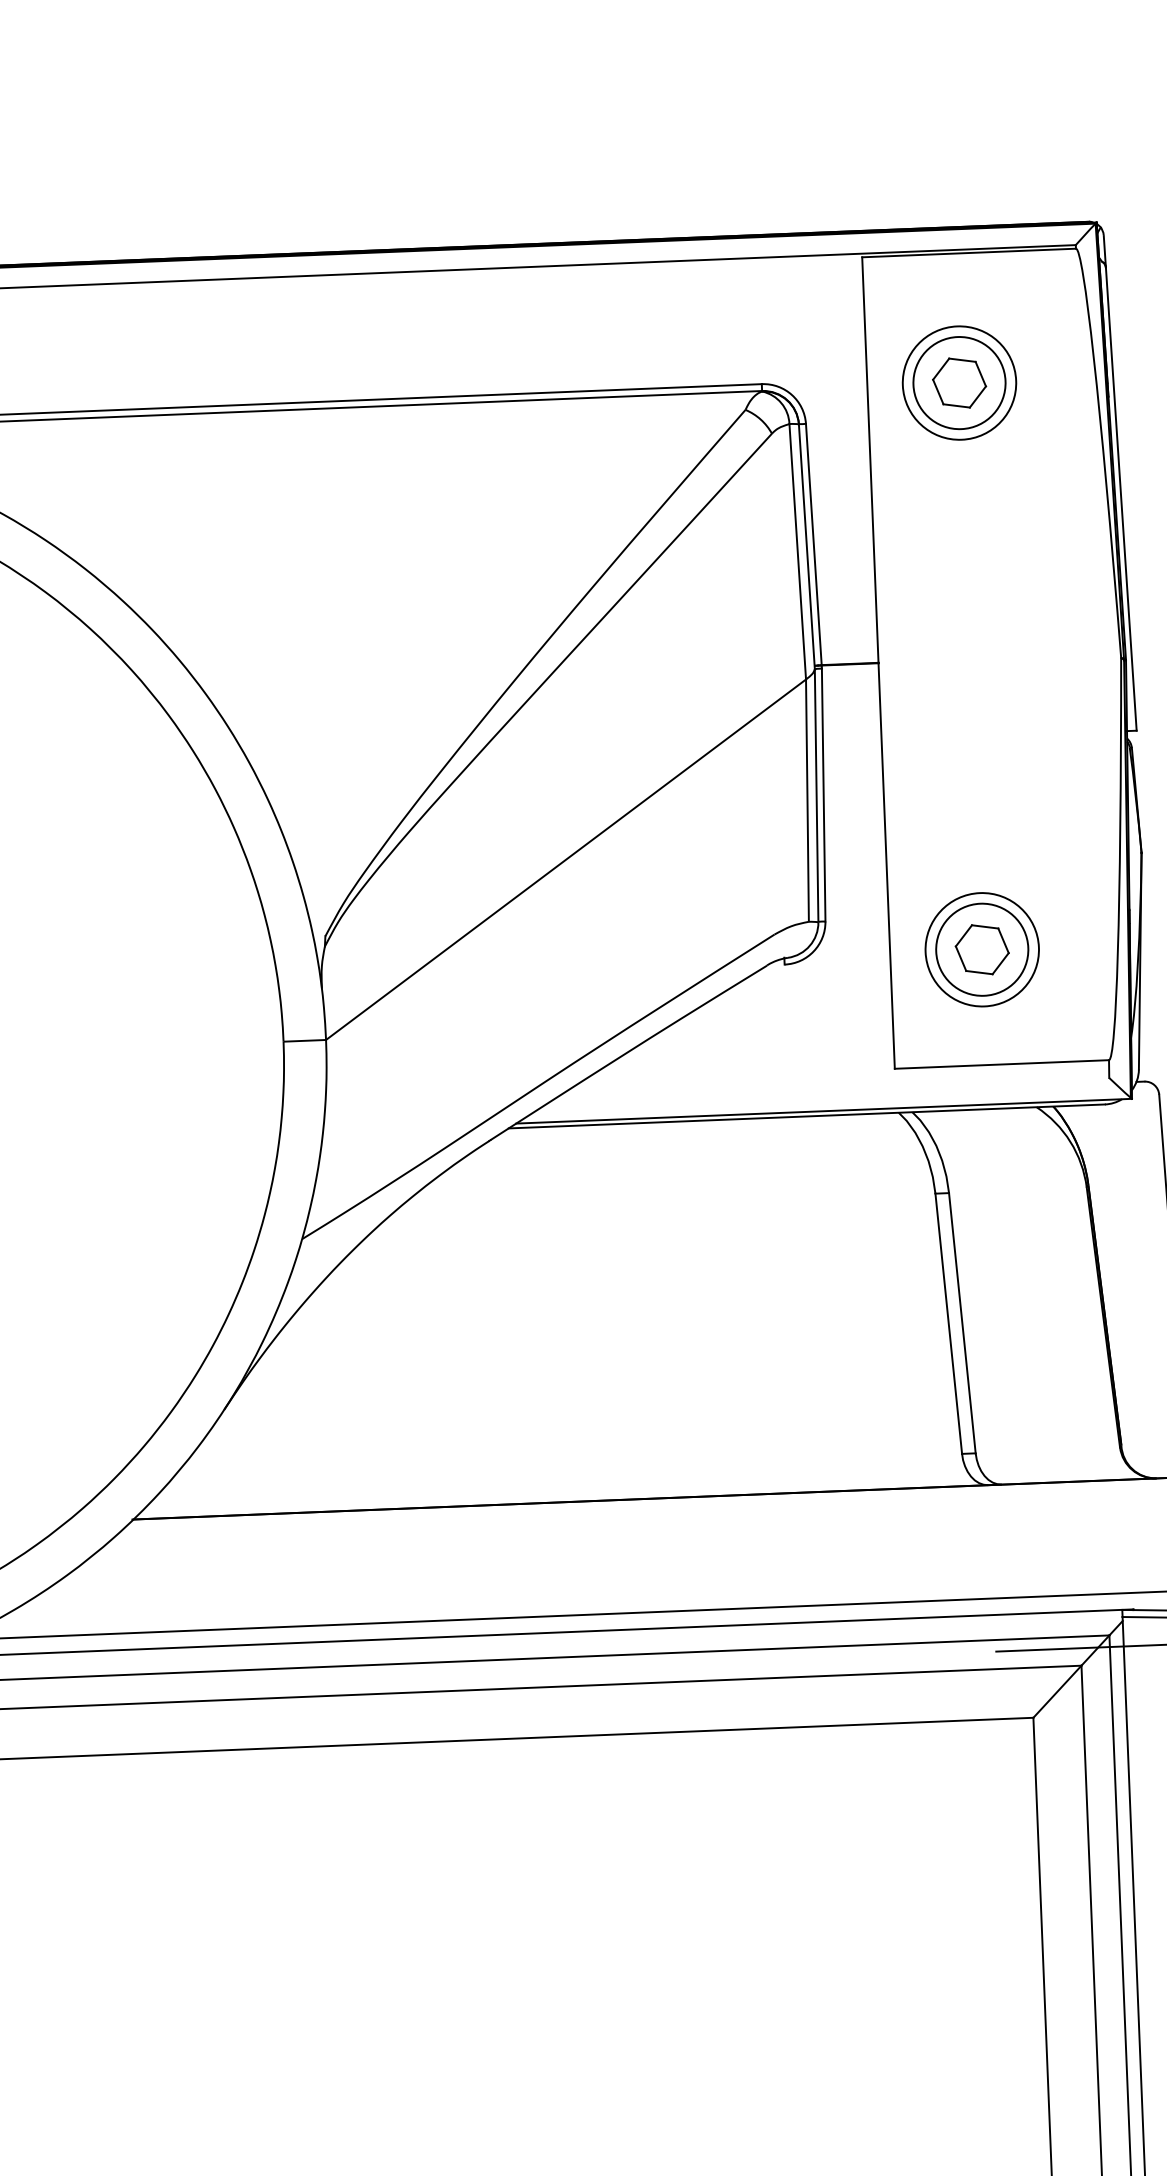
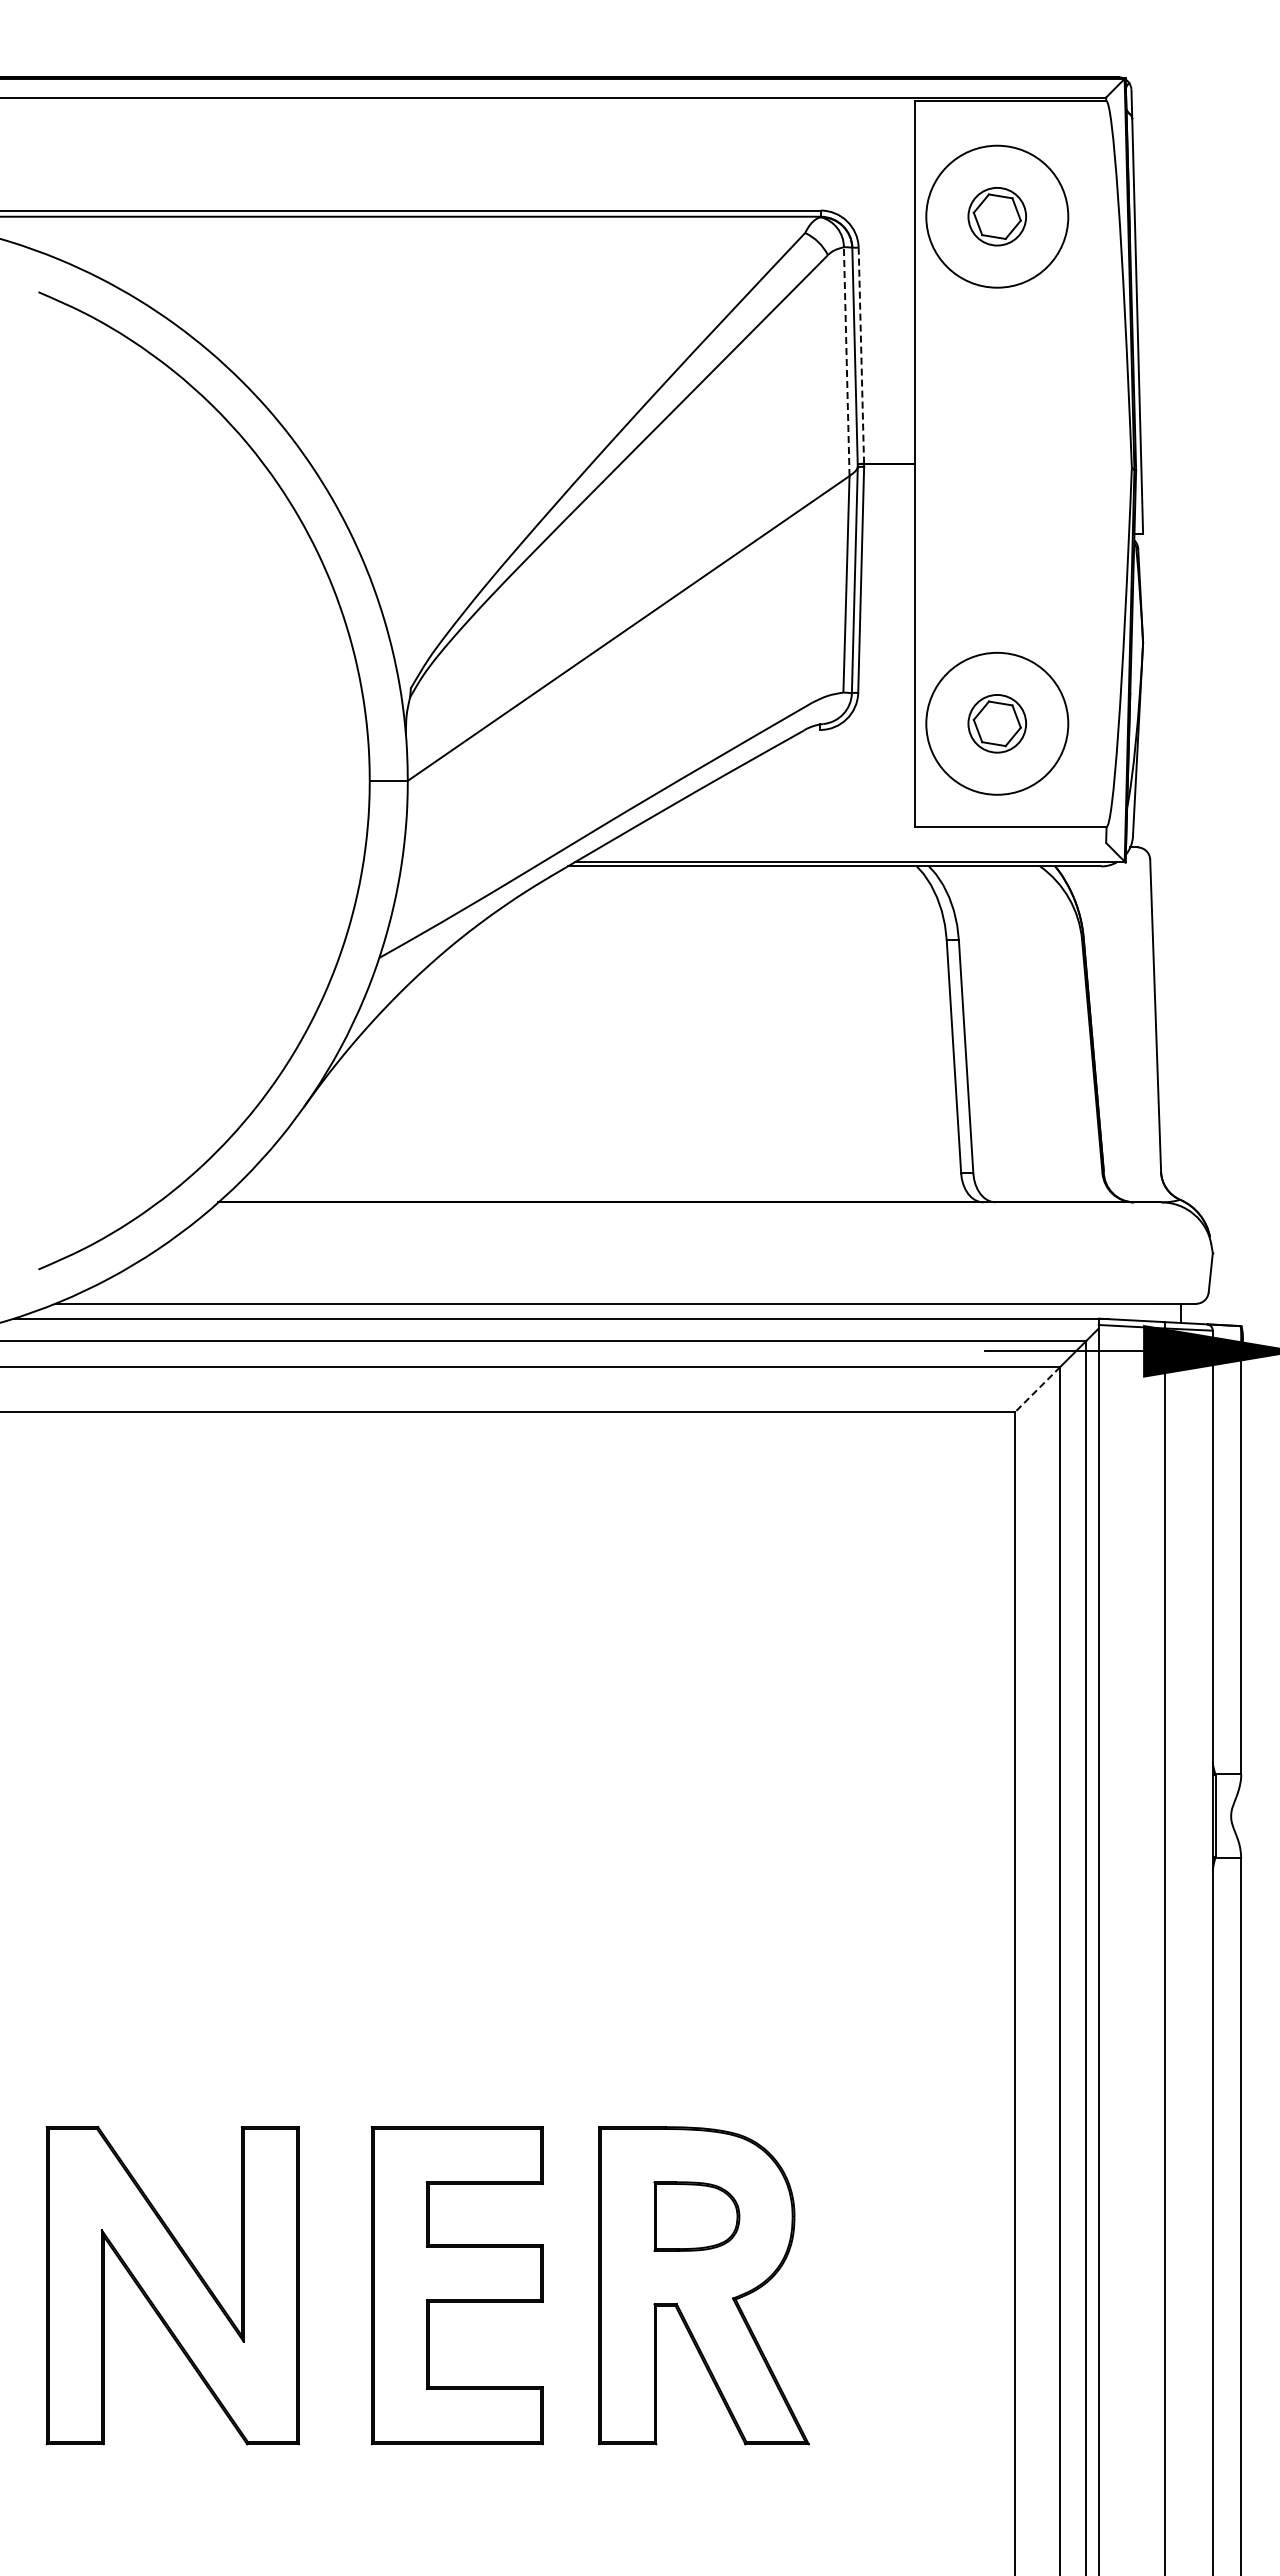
circle: (959, 382) -> (997, 216), size x0.7
circle: (959, 382) -> (997, 216), size x1.4
line: (814, 545) -> (861, 356), solid -> dashed
line: (797, 551) -> (846, 361), solid -> dashed
circle: (982, 949) -> (997, 723), size x0.7
circle: (982, 949) -> (997, 723), size x1.4
line: (1057, 1691) -> (1037, 1389), solid -> dashed

